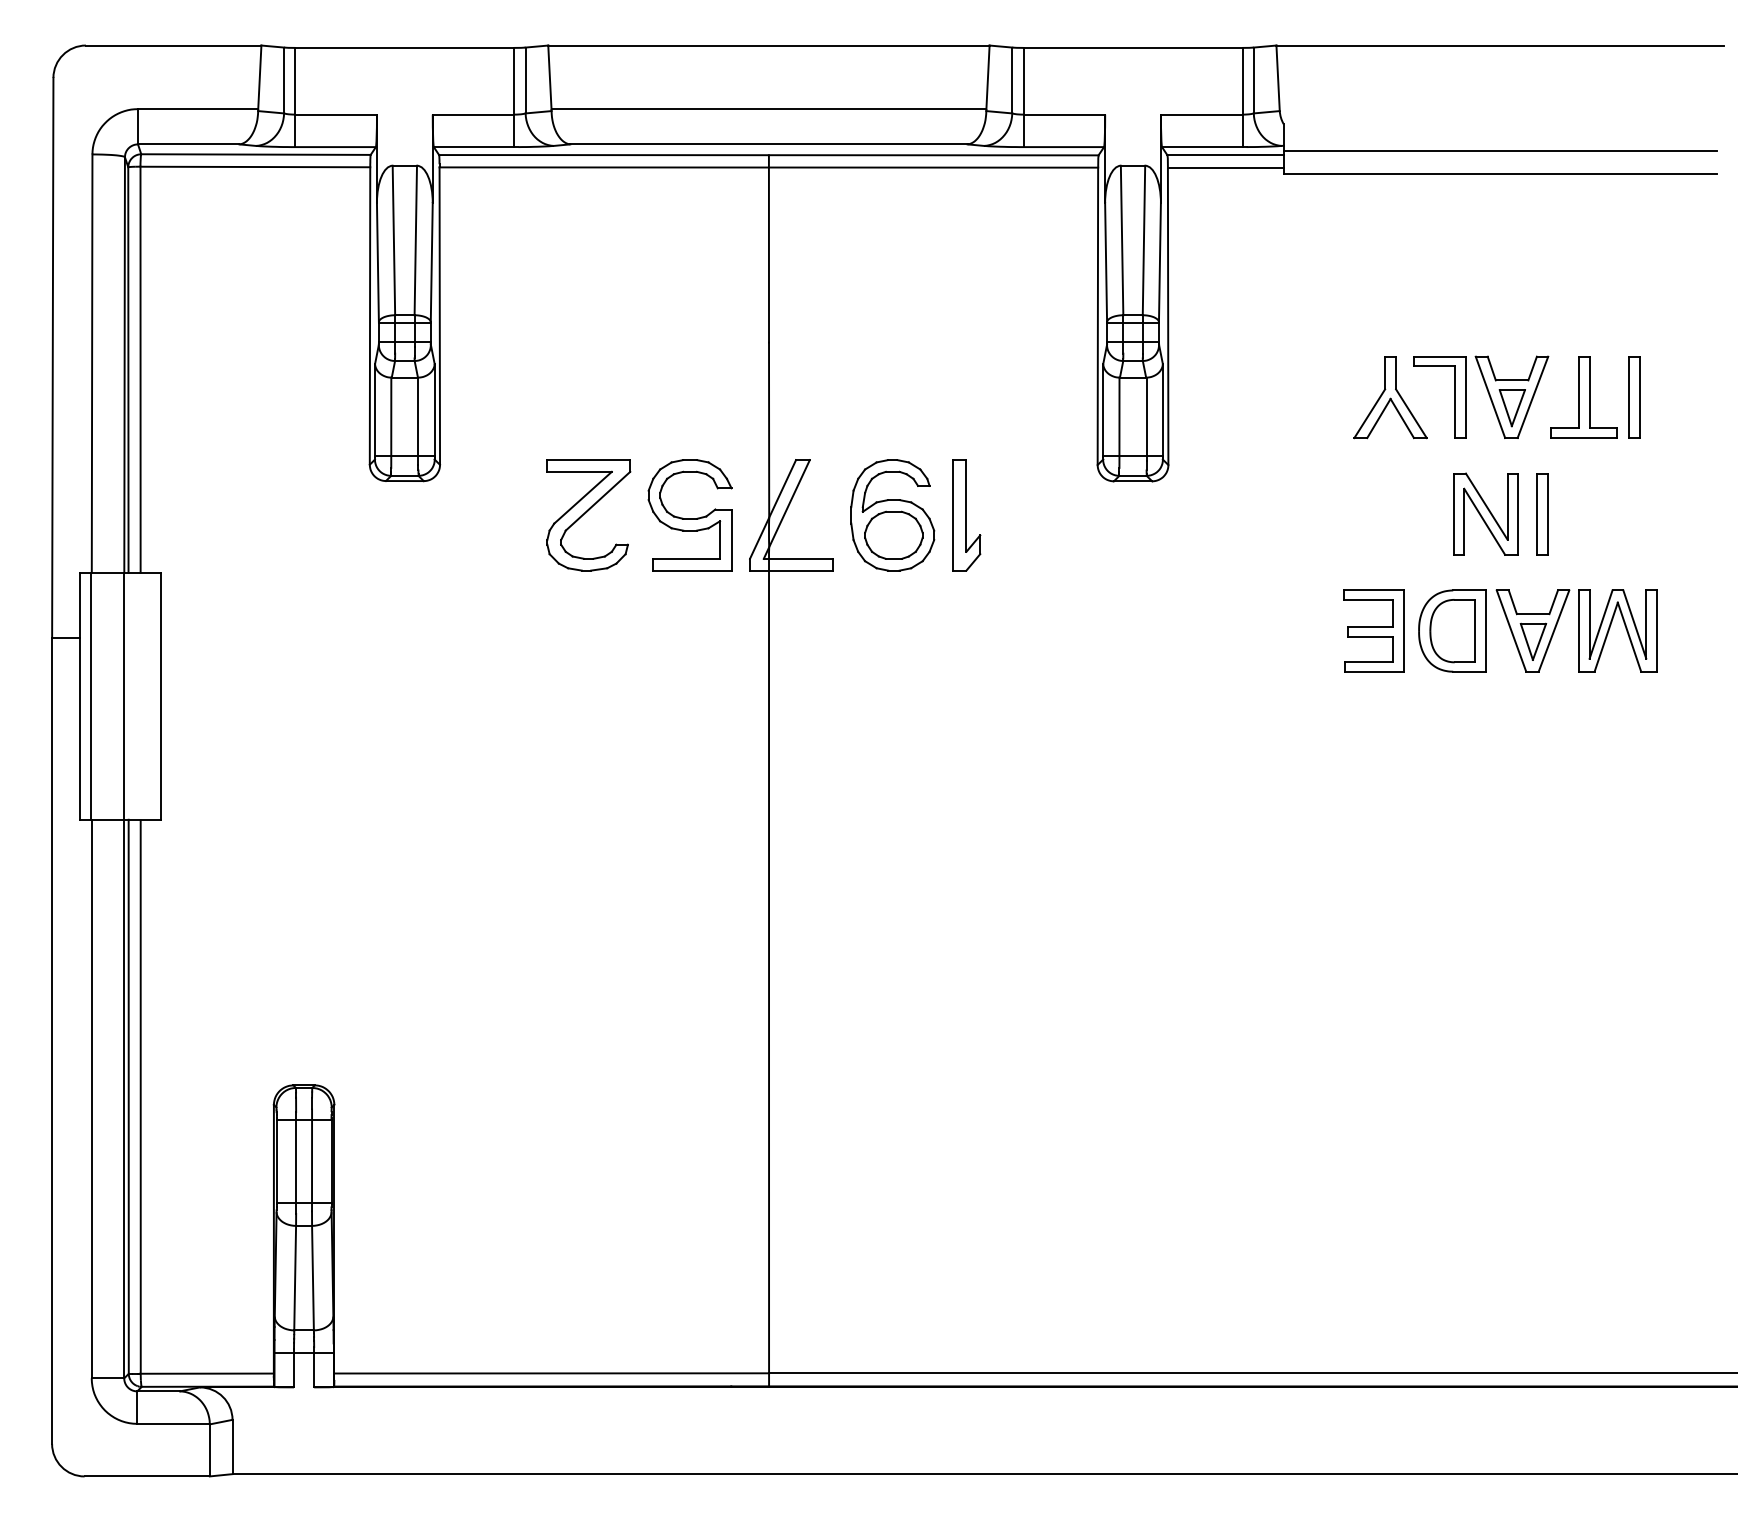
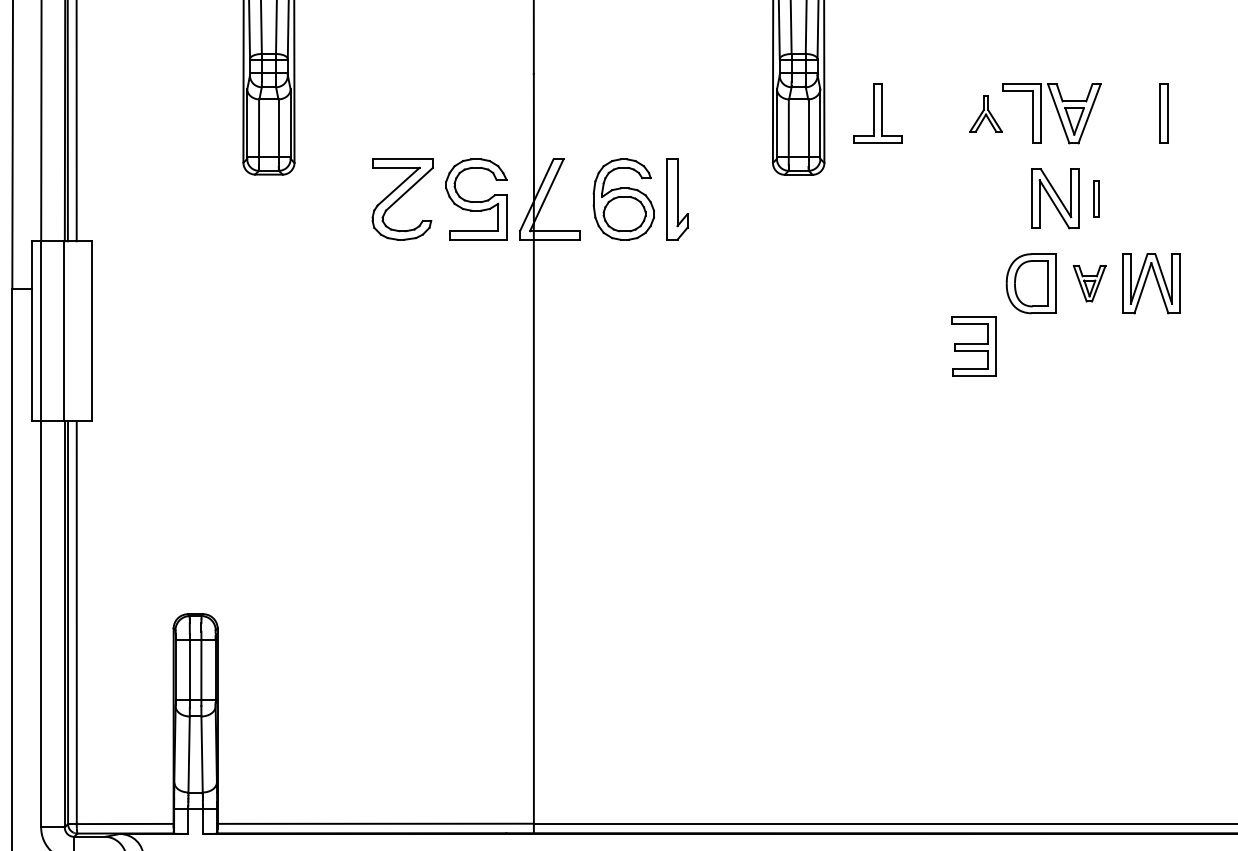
part: (1390, 397) -> (985, 113), size x0.6
part: (1583, 397) -> (876, 113), moved
part: (1542, 514) -> (1096, 198), size x0.6
part: (1373, 630) -> (973, 345), moved
part: (1532, 630) -> (1089, 283), size x0.6

